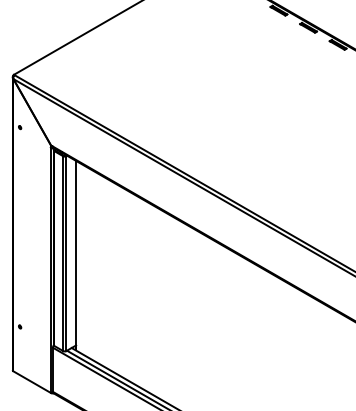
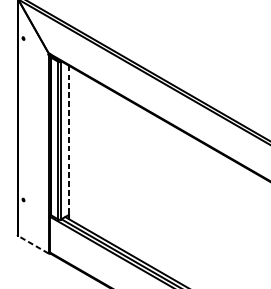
line: (76, 253) -> (69, 140), solid -> dashed
line: (32, 382) -> (33, 244), solid -> dashed

